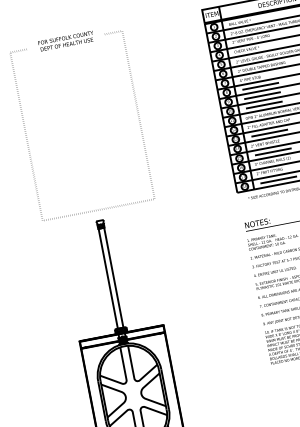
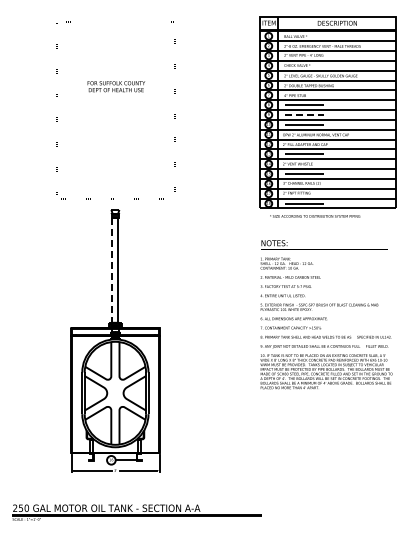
text: (65, 41) -> (115, 86), moved
line: (262, 96) -> (304, 115), solid -> dashed
line: (108, 278) -> (112, 270), solid -> dashed

